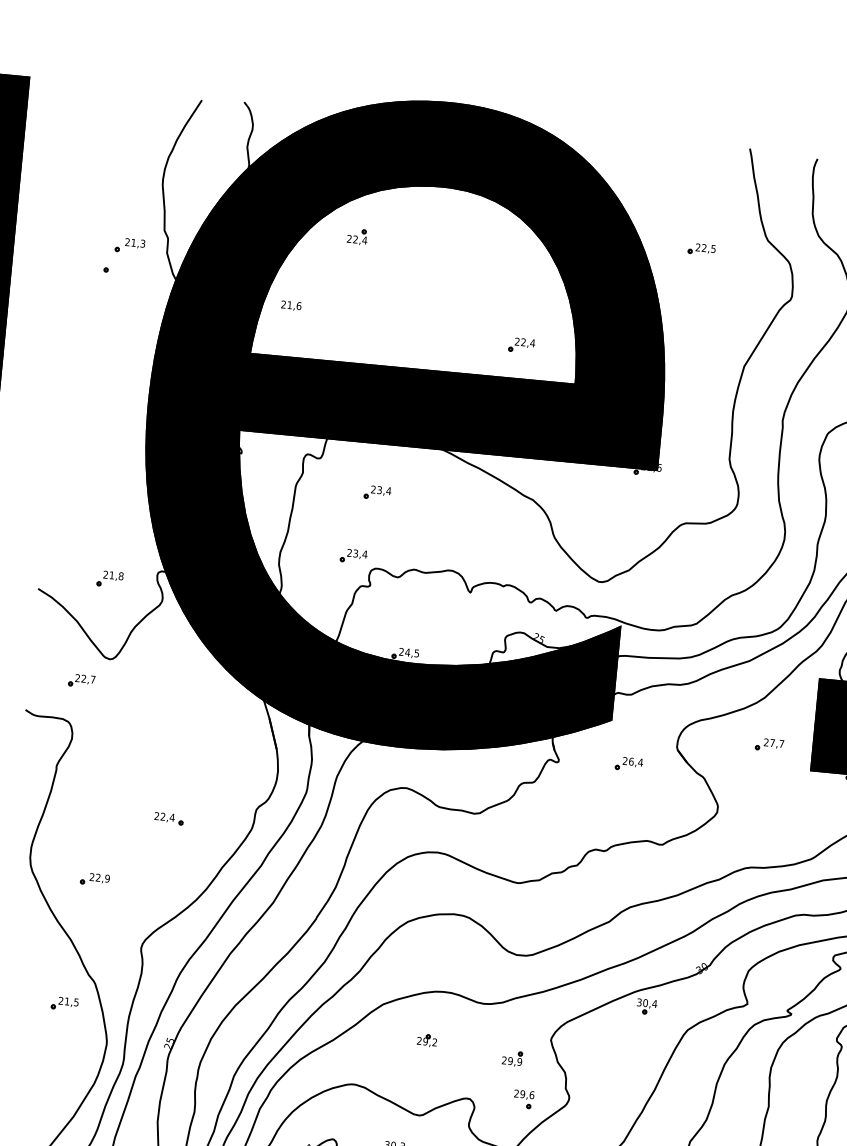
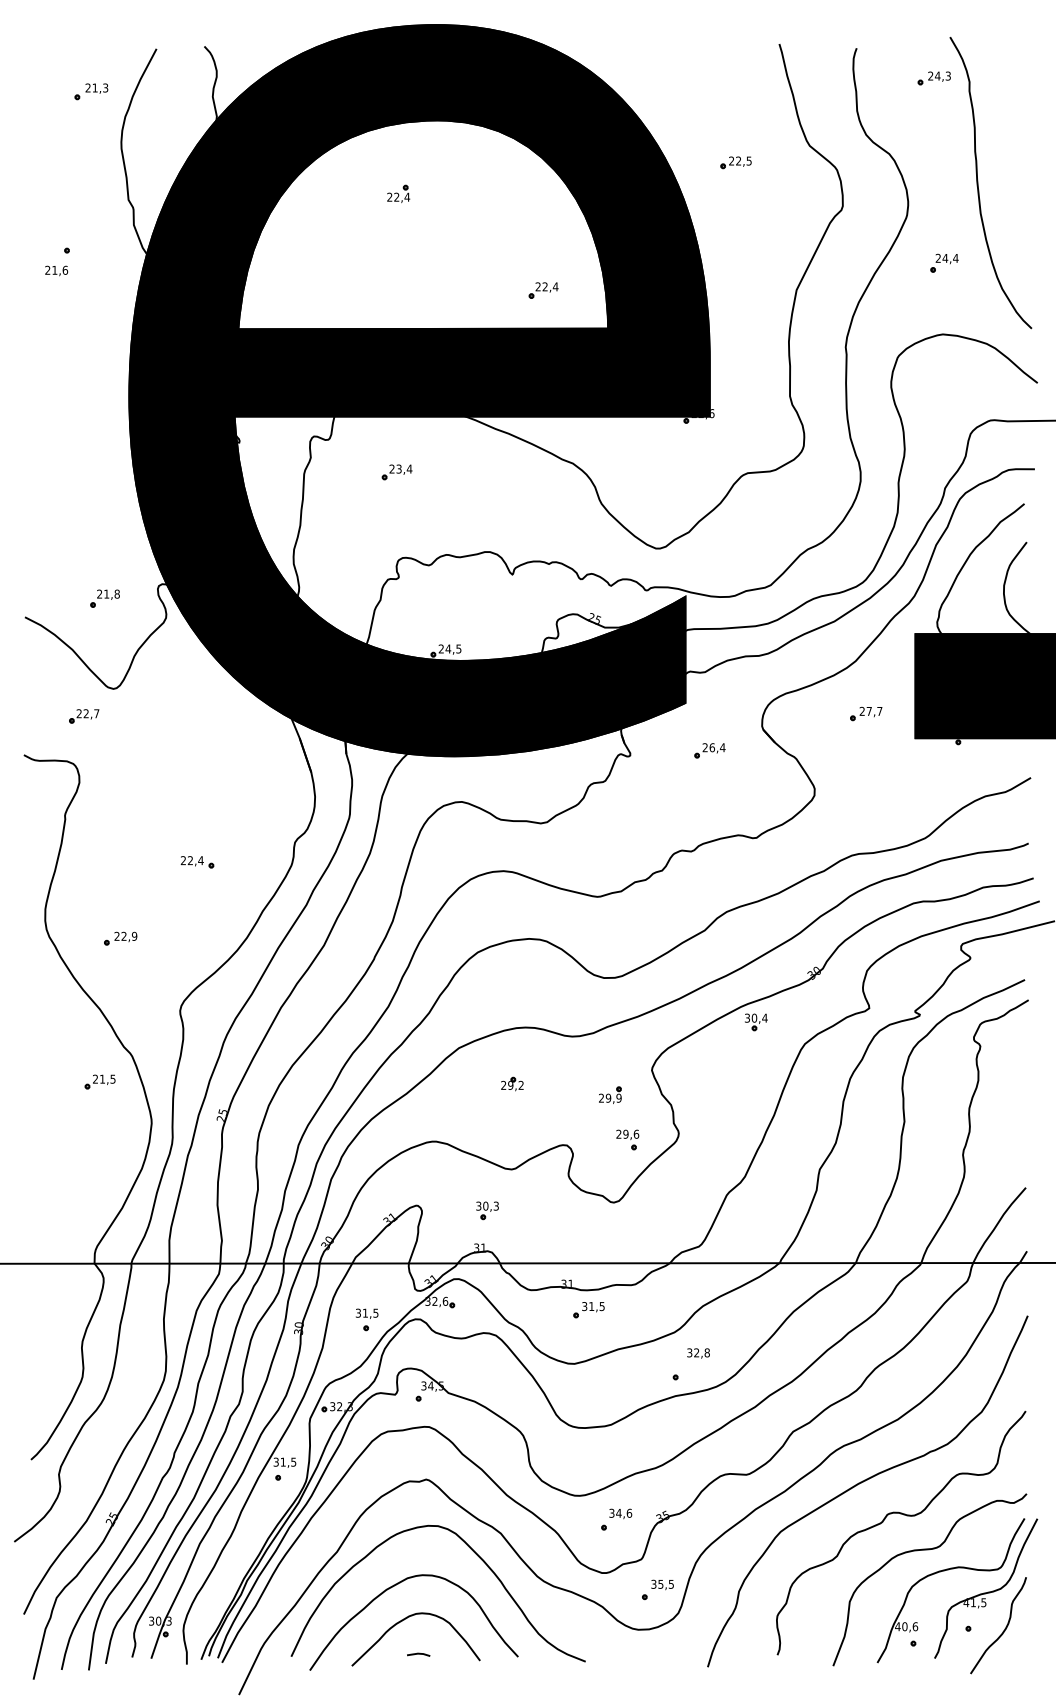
part: (357, 236) -> (398, 193), moved
part: (130, 245) -> (91, 91), moved
text: (291, 305) -> (56, 270), moved
part: (353, 556) -> (376, 546), removed

